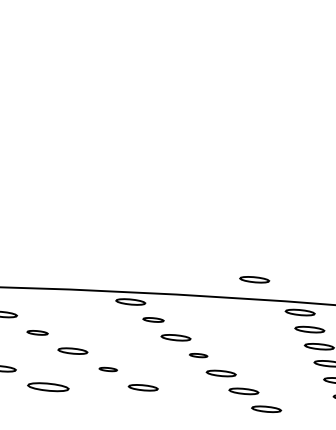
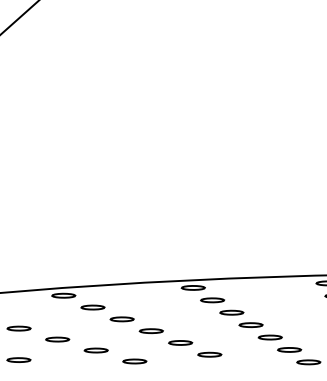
part: (254, 279) -> (289, 260), removed
part: (153, 320) -> (212, 300), size x1.43
part: (36, 332) -> (121, 319), size x1.43
part: (198, 354) -> (250, 324), size x1.67
part: (108, 368) -> (180, 342), size x1.67
part: (48, 387) -> (134, 361), size x0.71

